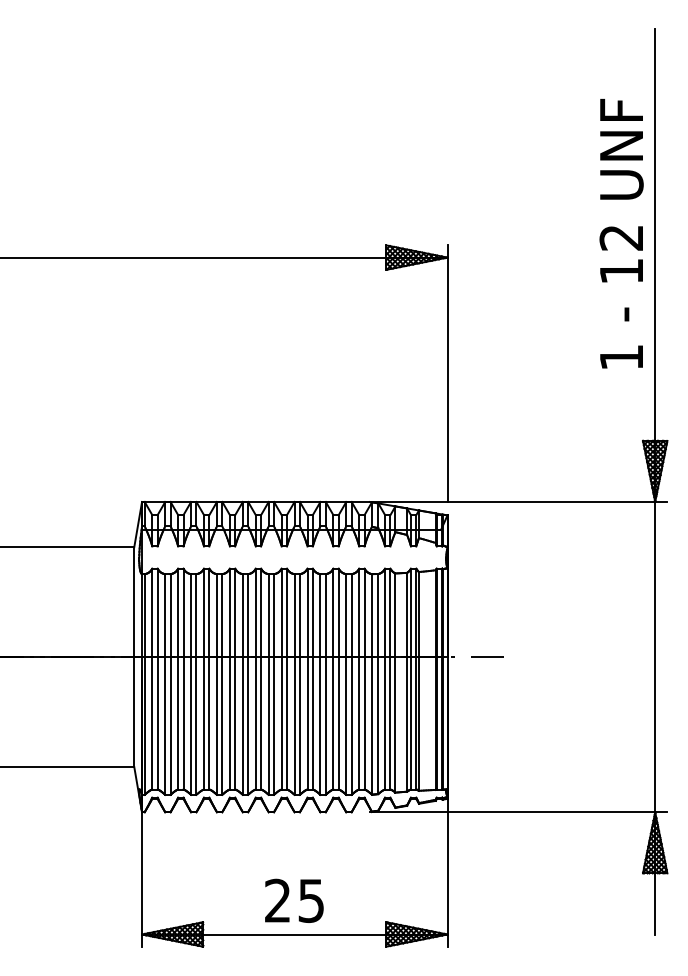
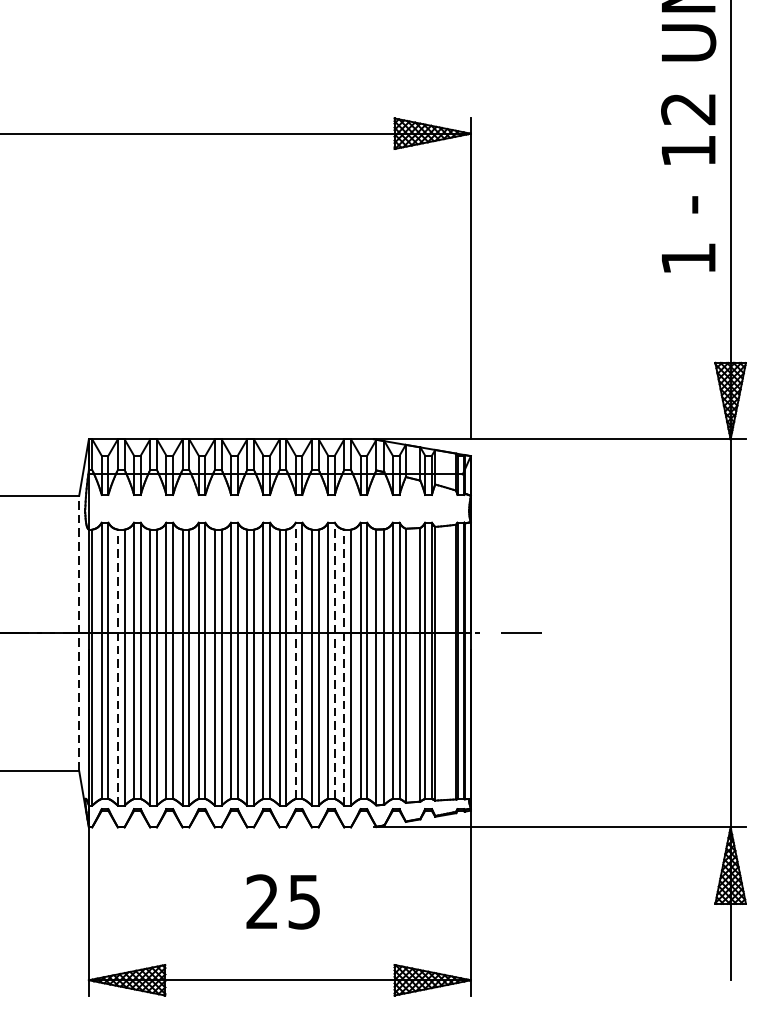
line: (134, 657) -> (79, 633), solid -> dashed
line: (307, 678) -> (295, 660), solid -> dashed
line: (338, 678) -> (334, 660), solid -> dashed
line: (165, 684) -> (118, 667), solid -> dashed
line: (346, 684) -> (344, 667), solid -> dashed
text: (294, 900) -> (283, 901), moved

